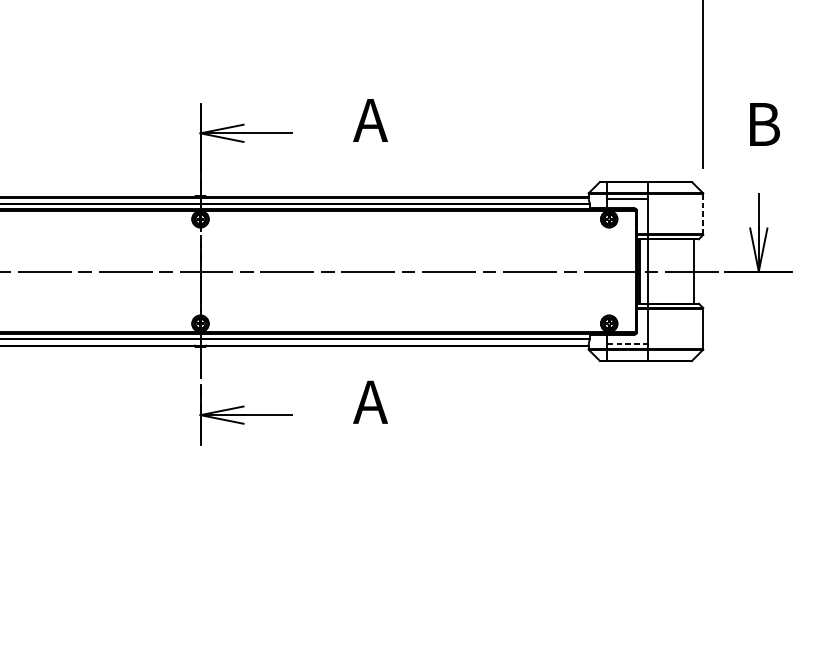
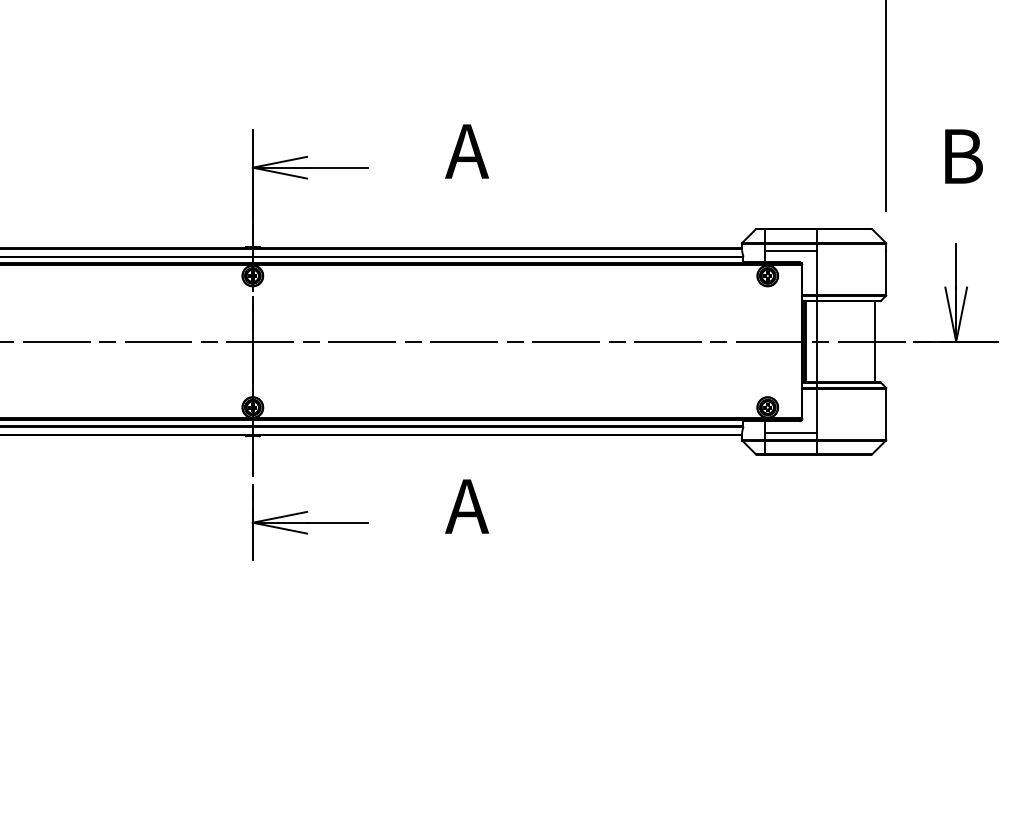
line: (703, 216) -> (886, 272), dashed -> solid
line: (627, 343) -> (790, 432), dashed -> solid

